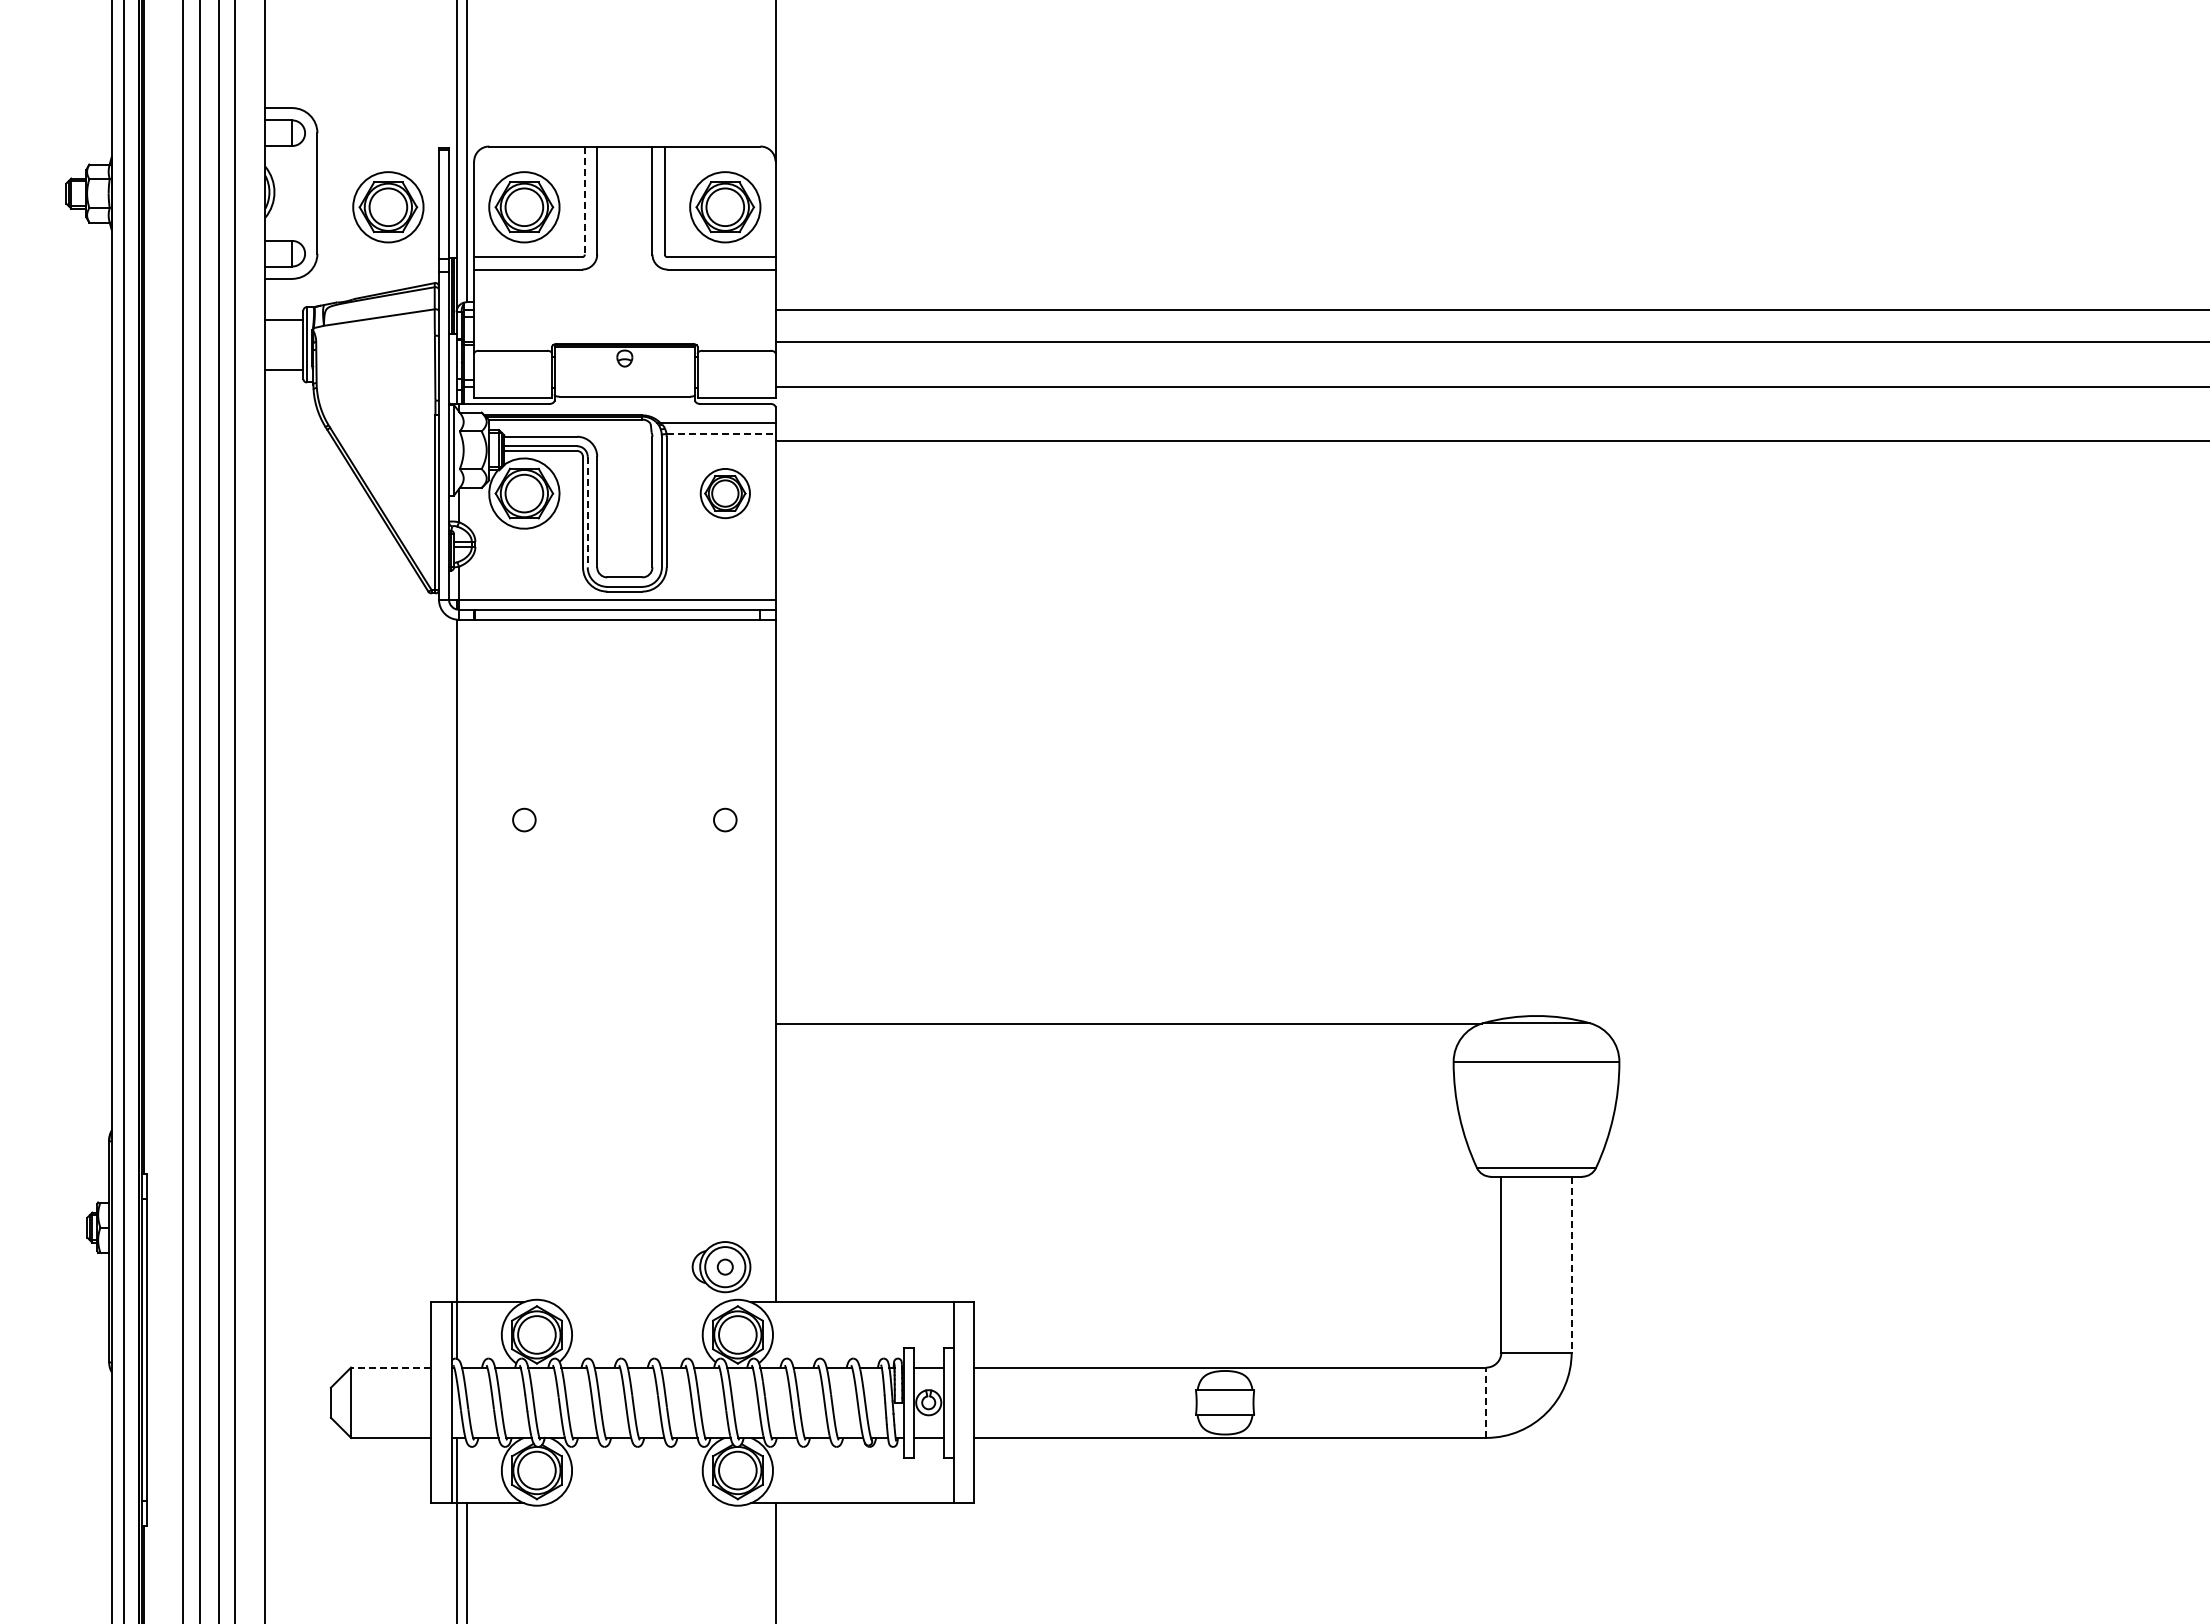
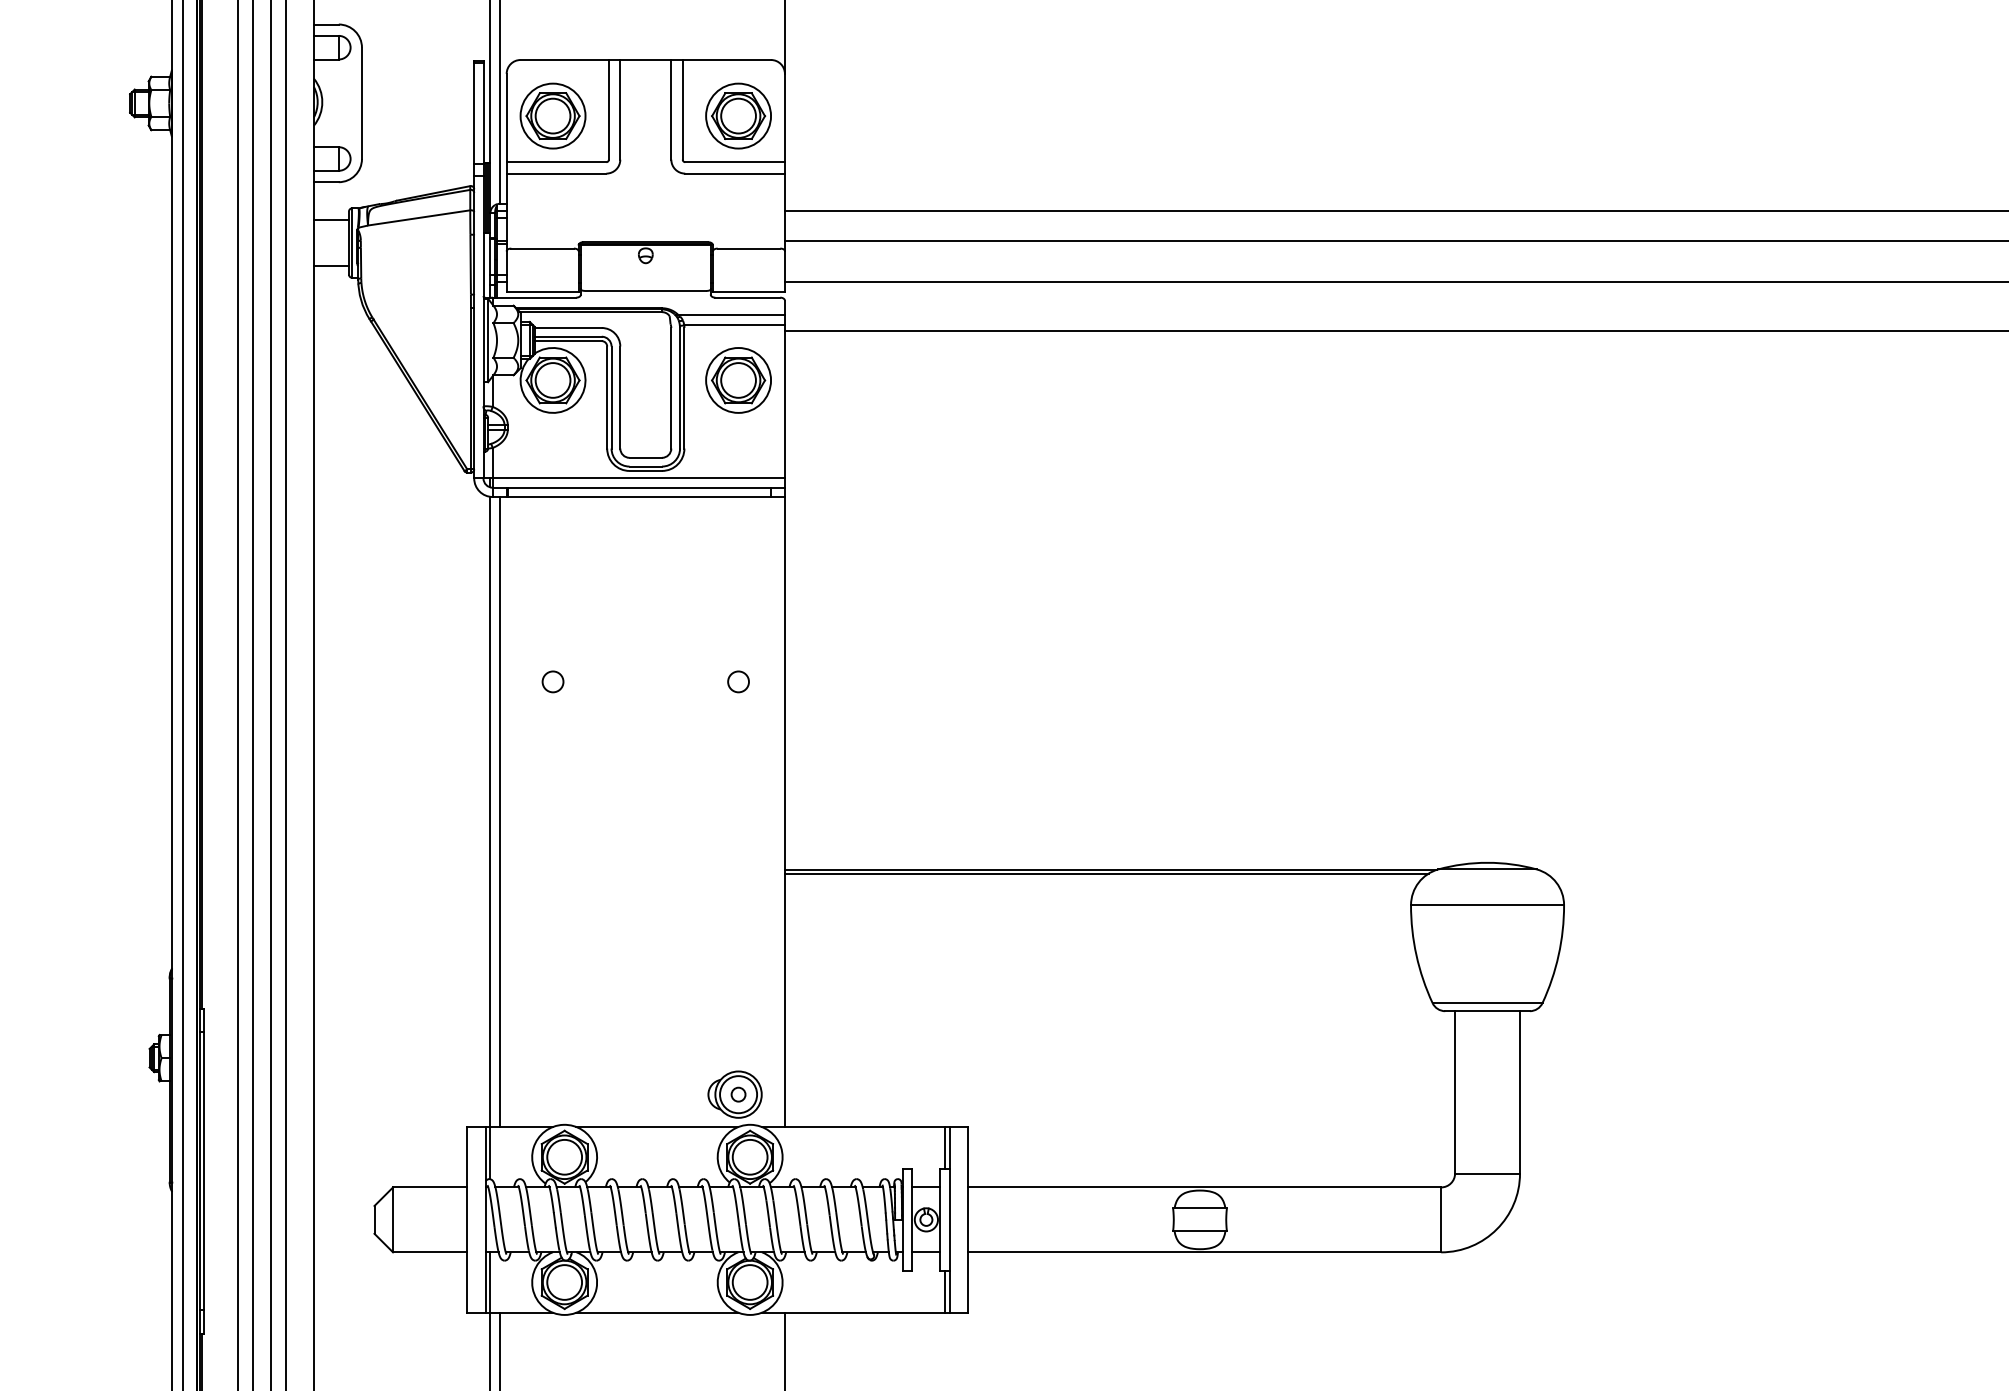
line: (584, 200) -> (608, 109), dashed -> solid
part: (388, 207) -> (427, 116), removed
line: (721, 433) -> (735, 324), dashed -> solid
part: (725, 493) -> (738, 380), size x1.43
line: (587, 512) -> (611, 397), dashed -> solid
line: (466, 960) -> (499, 811), added
line: (1124, 1027) -> (1107, 873), added
line: (1571, 1264) -> (1519, 1092), dashed -> solid
line: (637, 1302) -> (657, 1127), added
line: (948, 1324) -> (944, 1147), added
line: (390, 1367) -> (429, 1187), dashed -> solid
line: (1486, 1402) -> (1441, 1219), dashed -> solid
line: (948, 1480) -> (944, 1291), added
line: (637, 1503) -> (657, 1312), added

